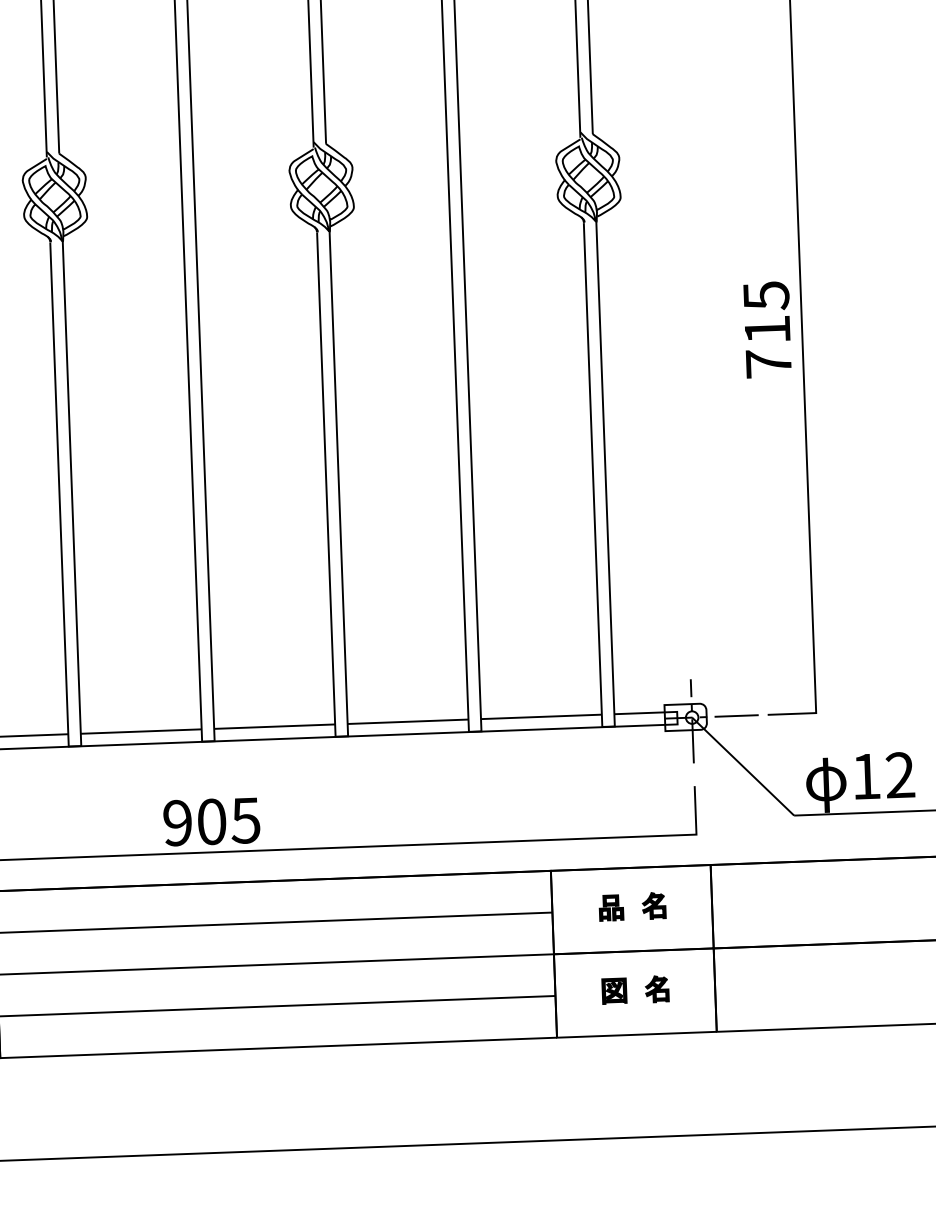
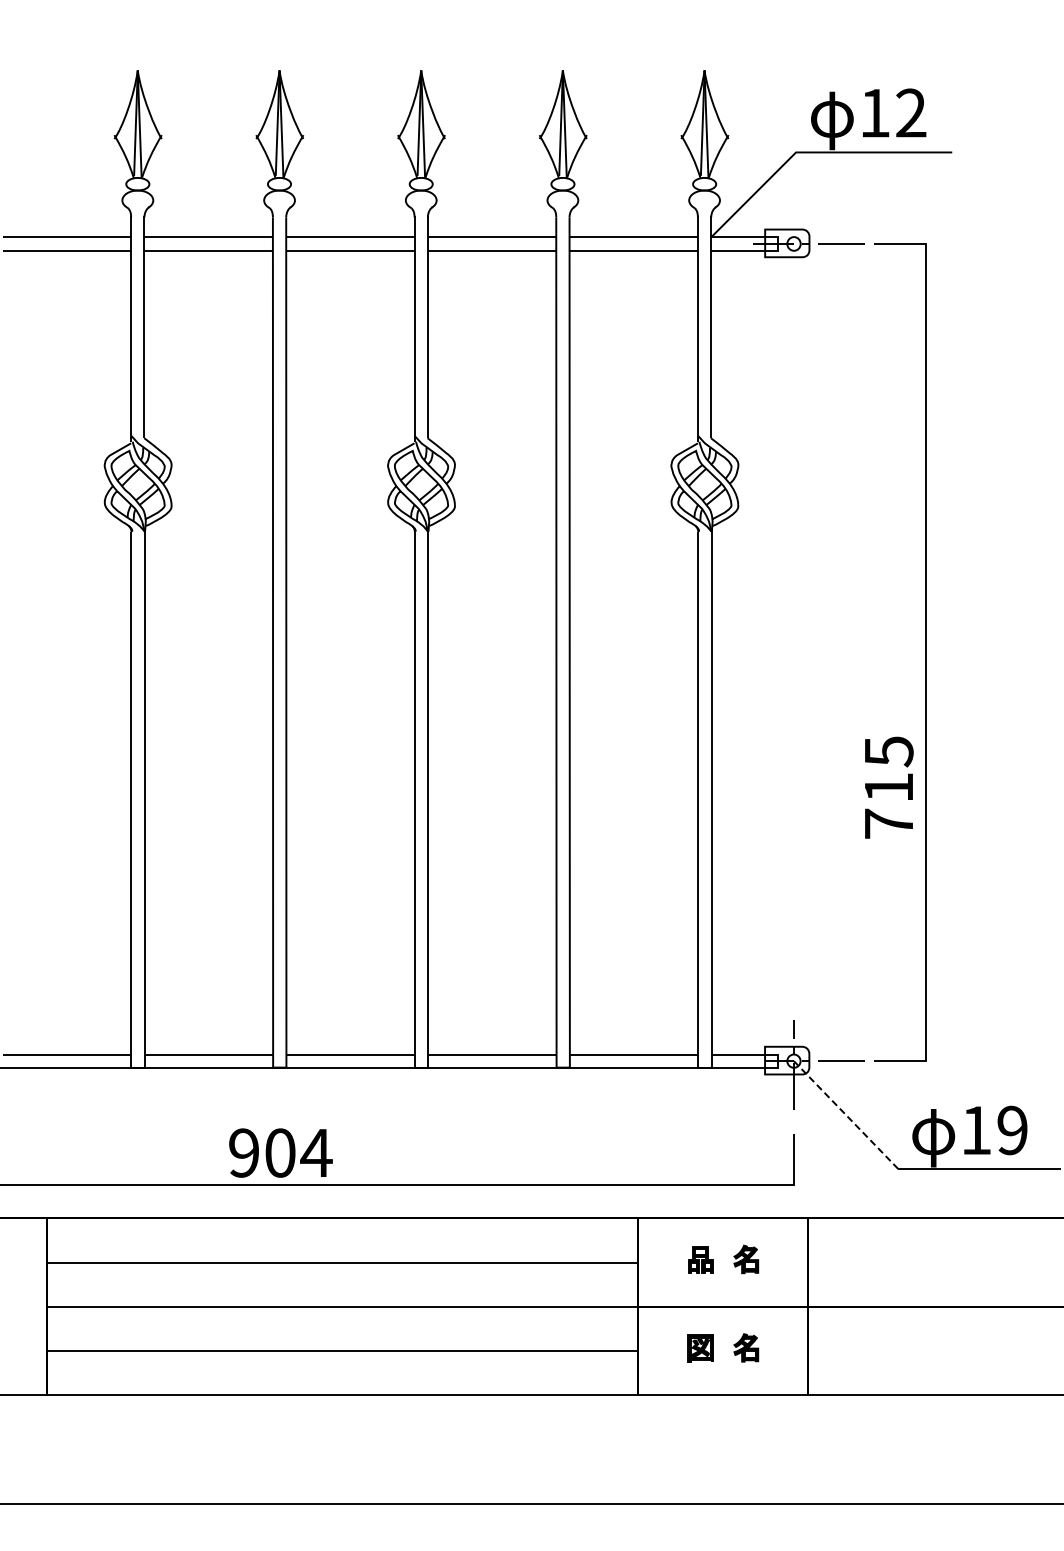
text: (768, 329) -> (889, 787), moved
line: (743, 766) -> (846, 1115), solid -> dashed
text: (900, 775) -> (1012, 1130), 12 -> 19
text: (245, 821) -> (316, 1153), 905 -> 904

